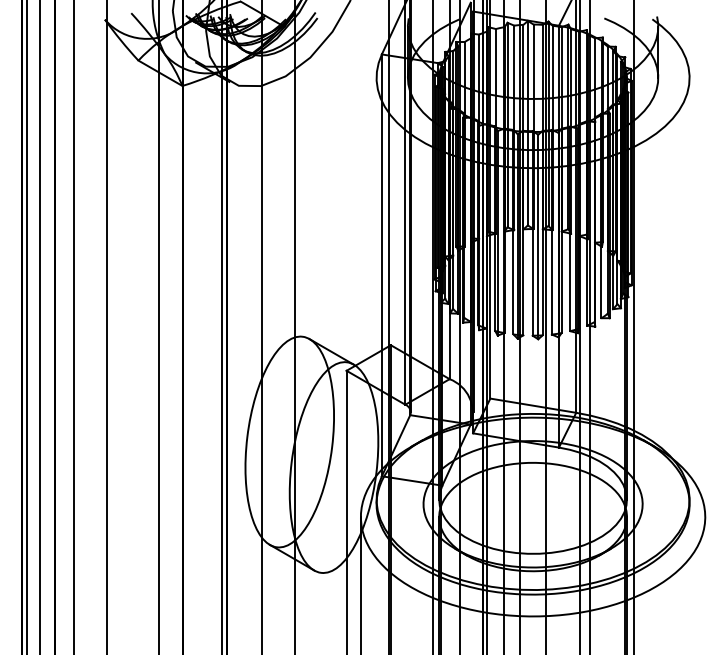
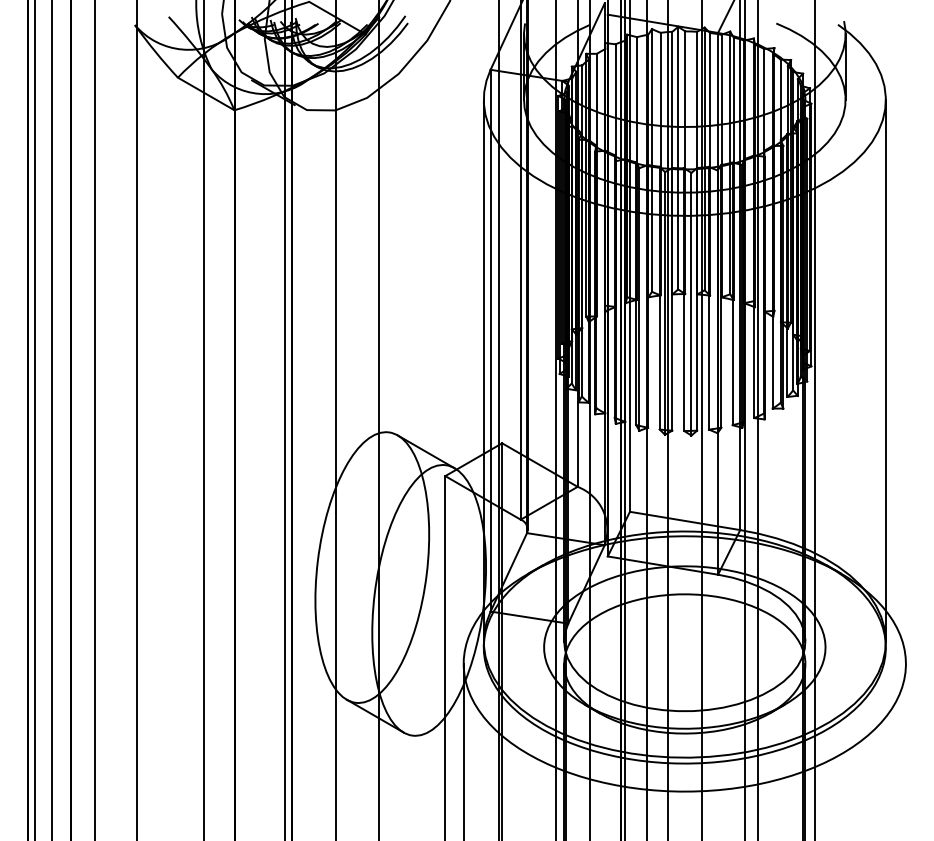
line: (376, 288) -> (483, 370), added
line: (689, 288) -> (885, 370), added

